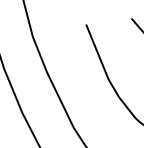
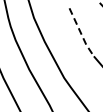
line: (100, 62) -> (80, 33), solid -> dashed

